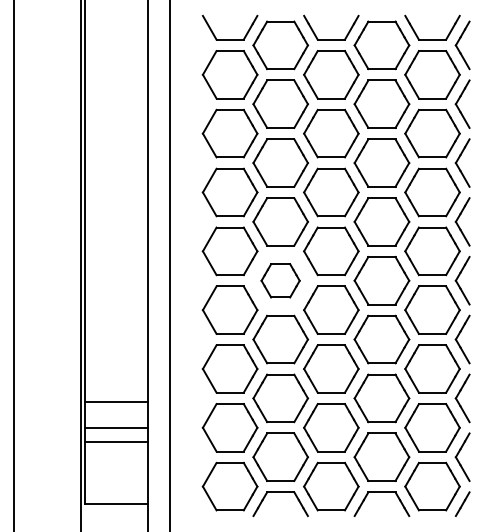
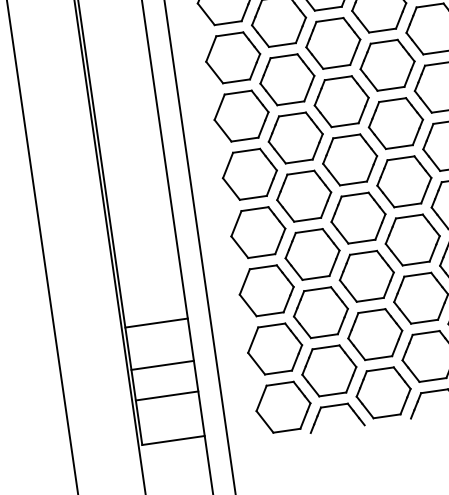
part: (280, 280) -> (303, 196), size x1.43
line: (116, 402) -> (156, 323), moved
line: (116, 441) -> (167, 395), moved

